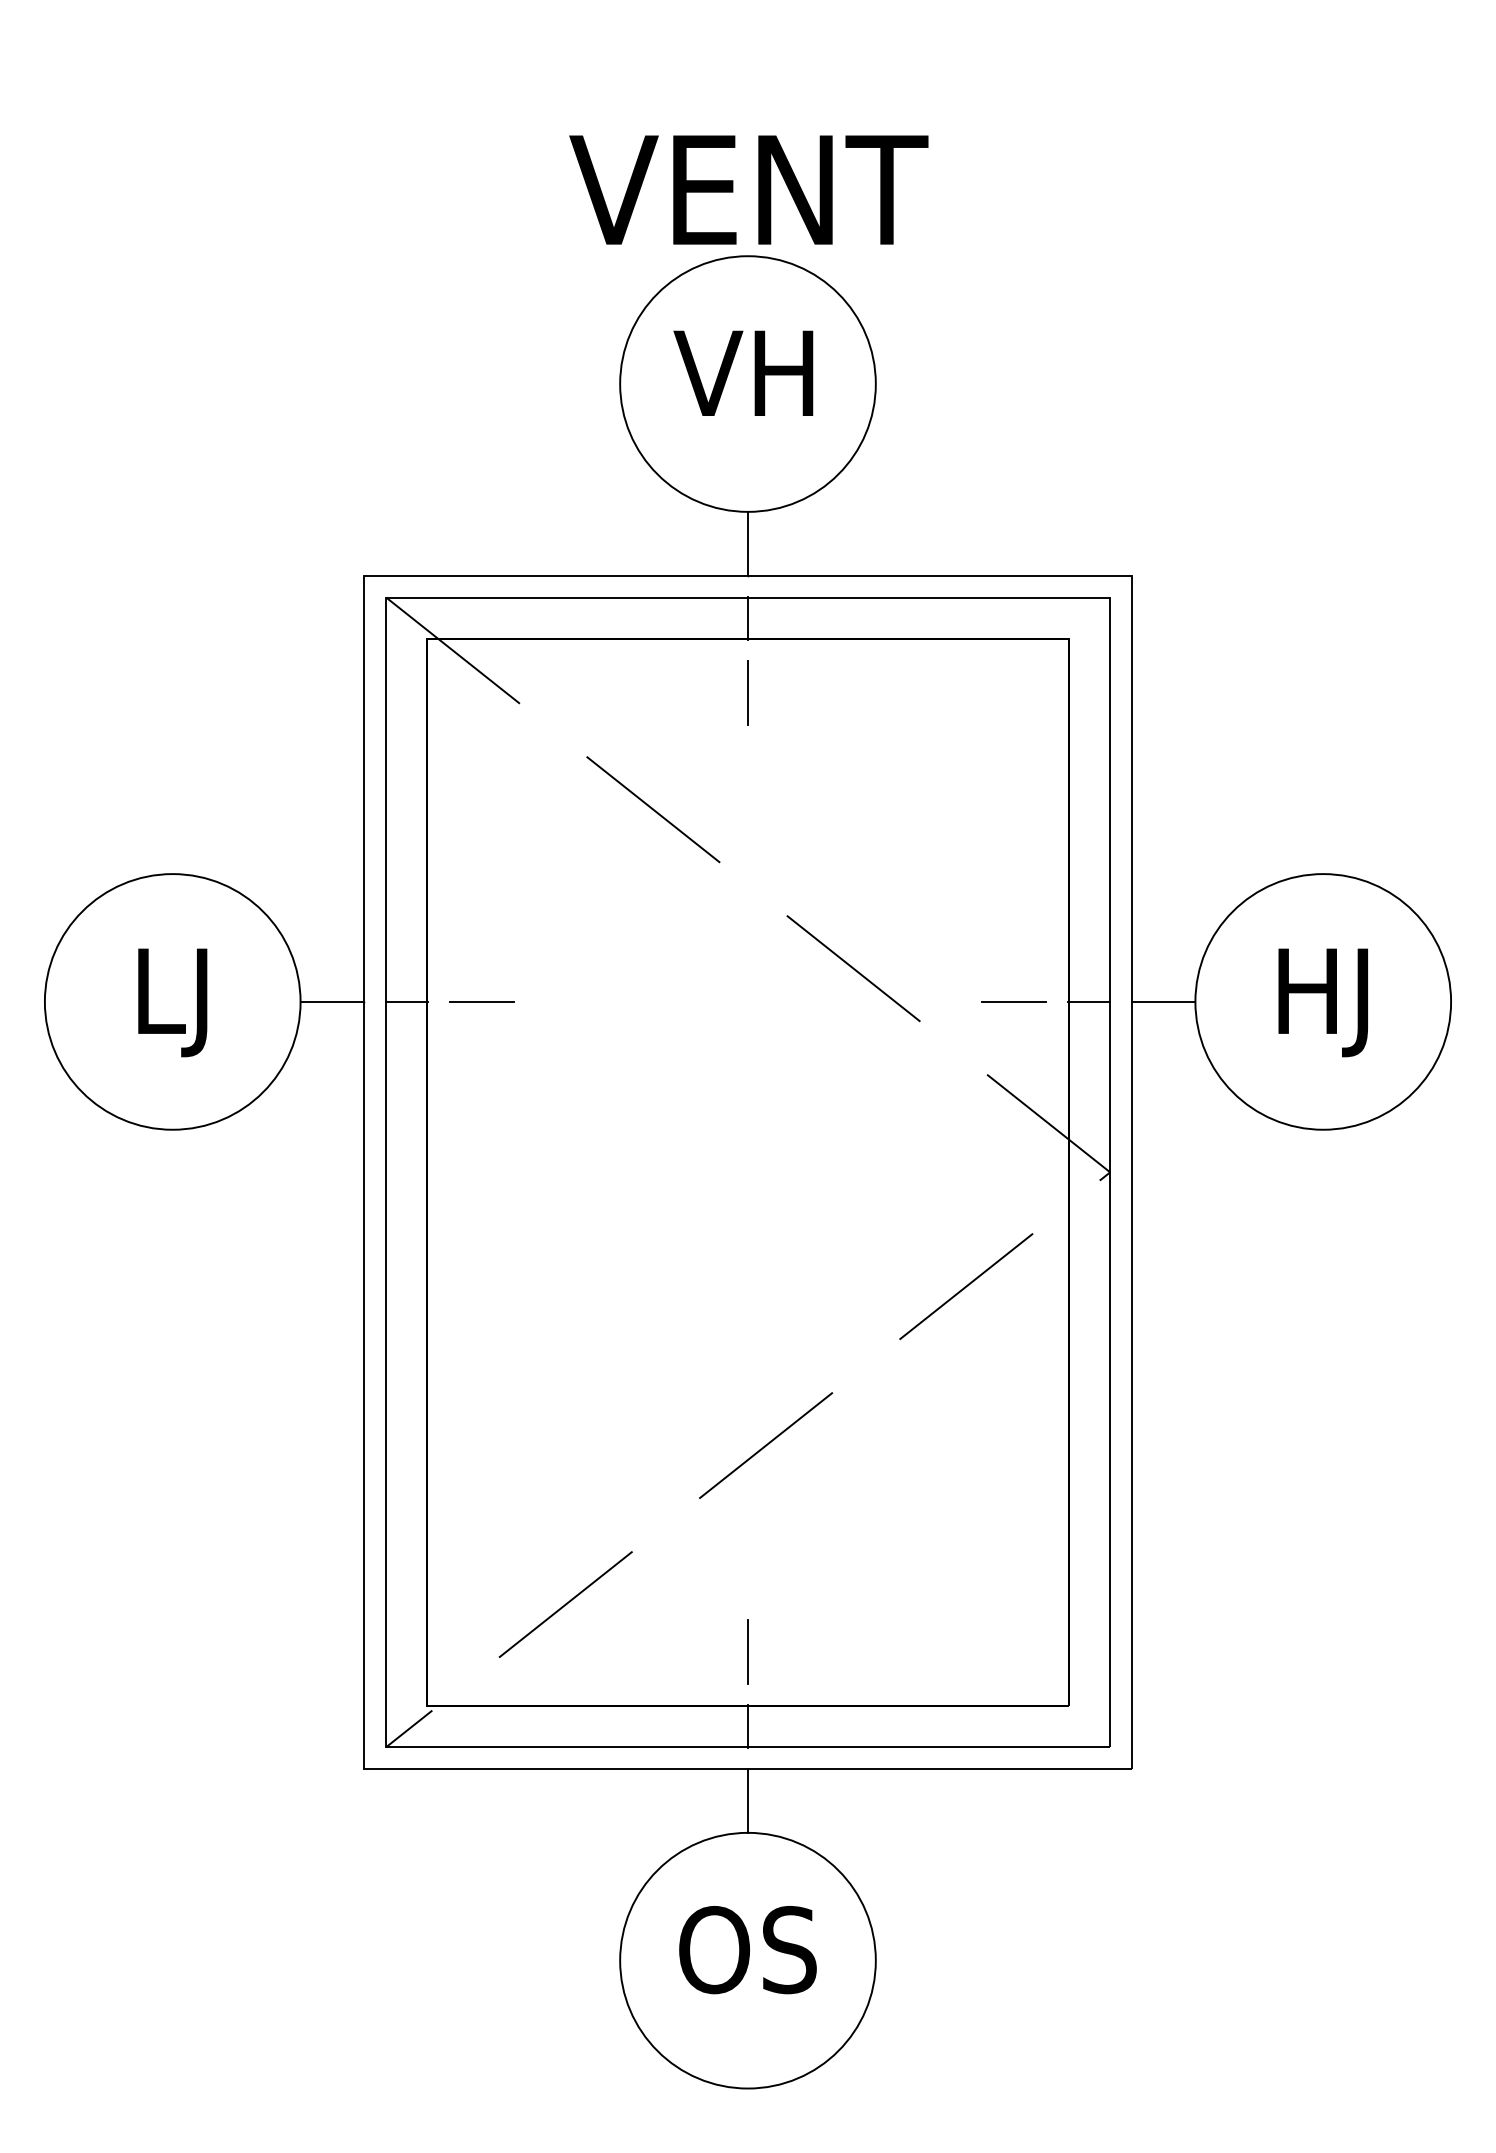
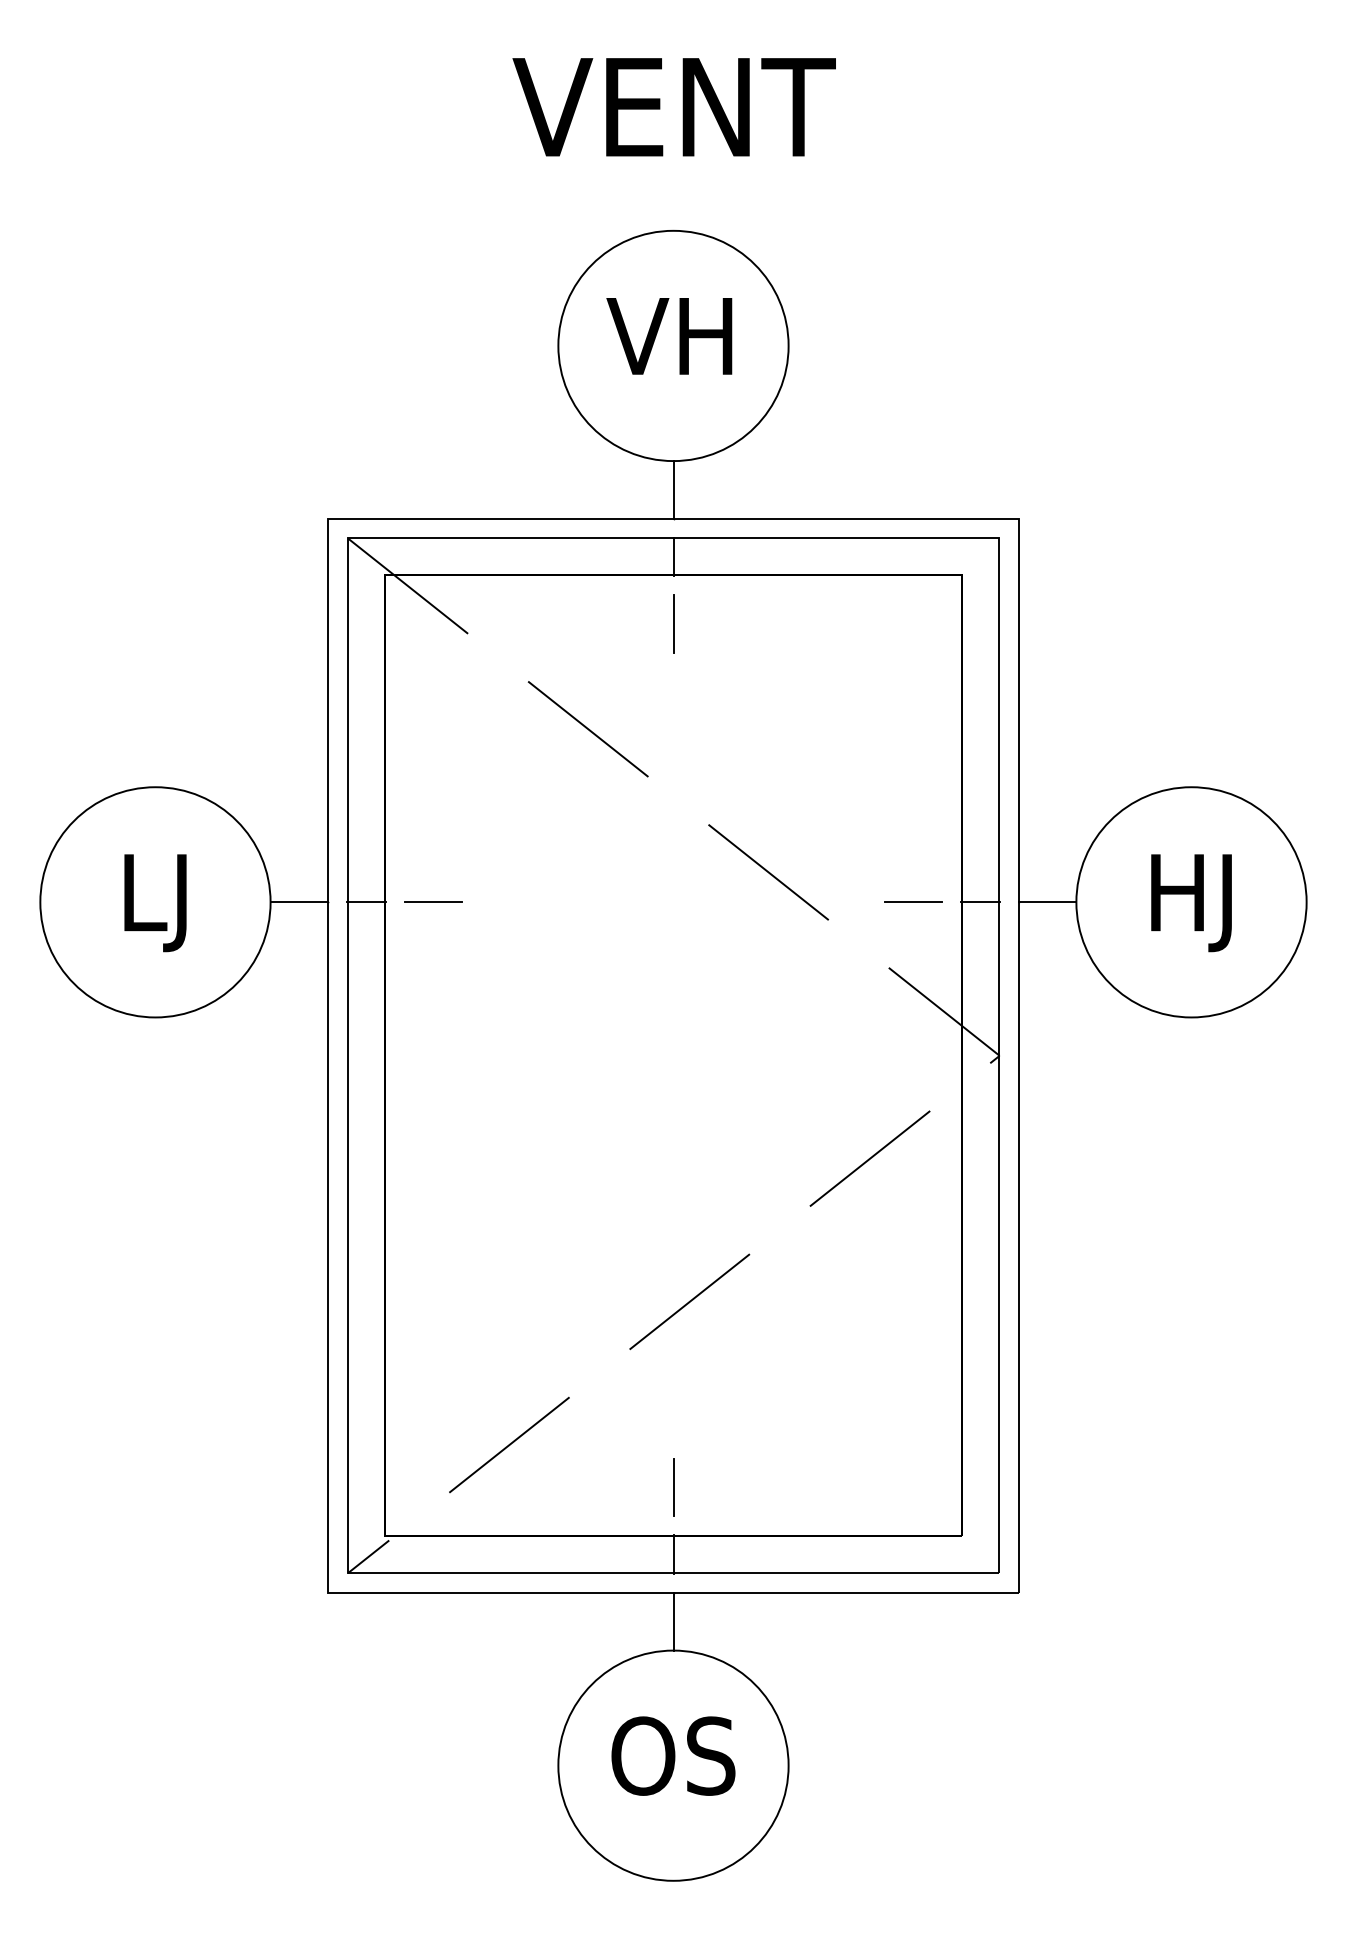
text: (748, 190) -> (673, 107), moved

